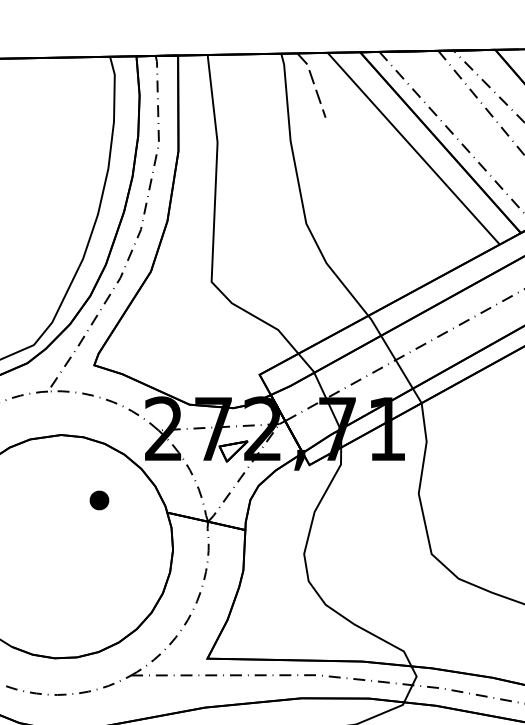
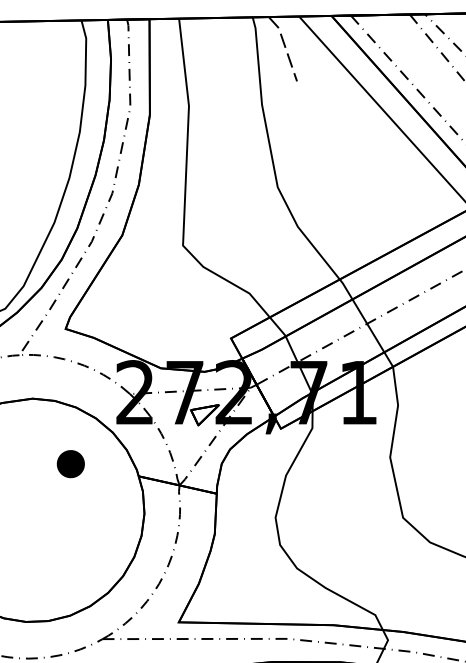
part: (99, 500) -> (70, 464), size x1.43

